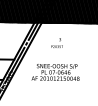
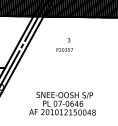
text: (55, 72) -> (62, 103), moved

